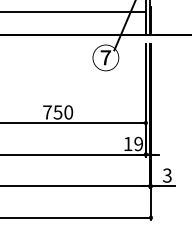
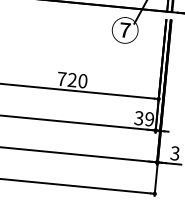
text: (57, 112) -> (71, 80), 750 -> 720
text: (127, 143) -> (138, 117), 19 -> 39

